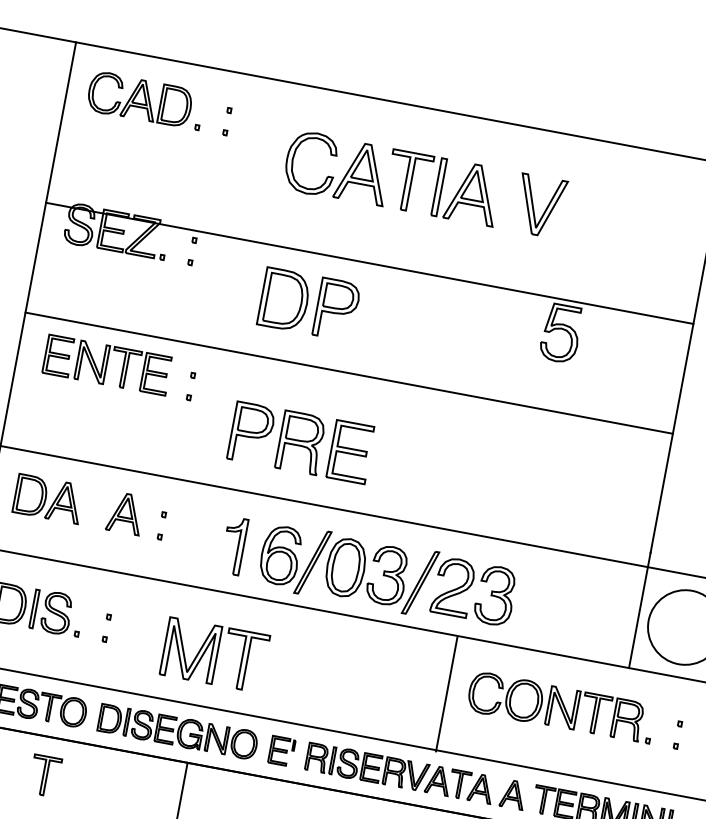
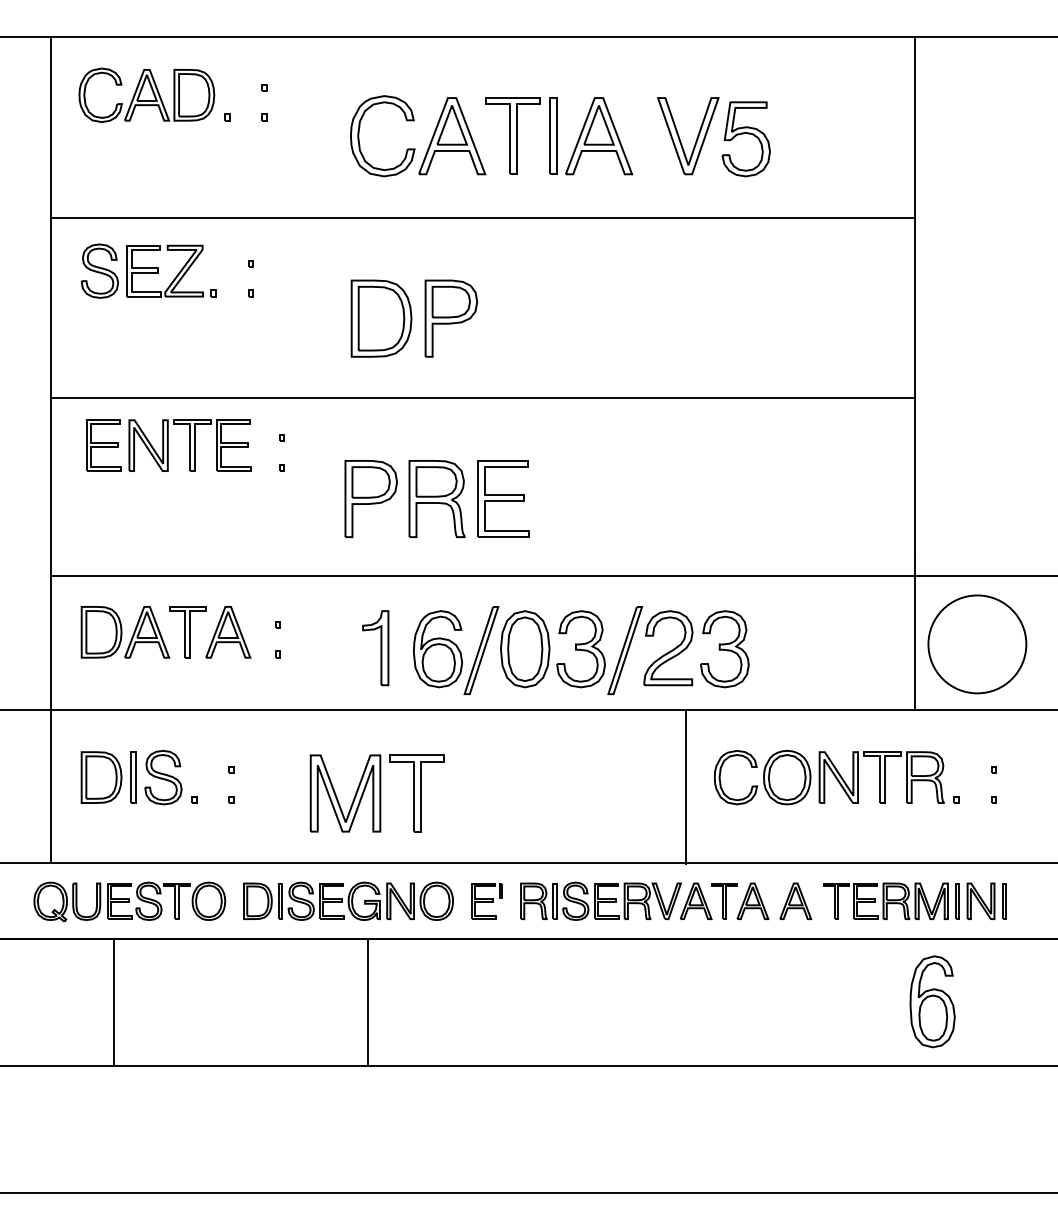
line: (369, 263) -> (482, 218), moved
part: (560, 333) -> (745, 139), moved
part: (44, 776) -> (187, 632), moved

